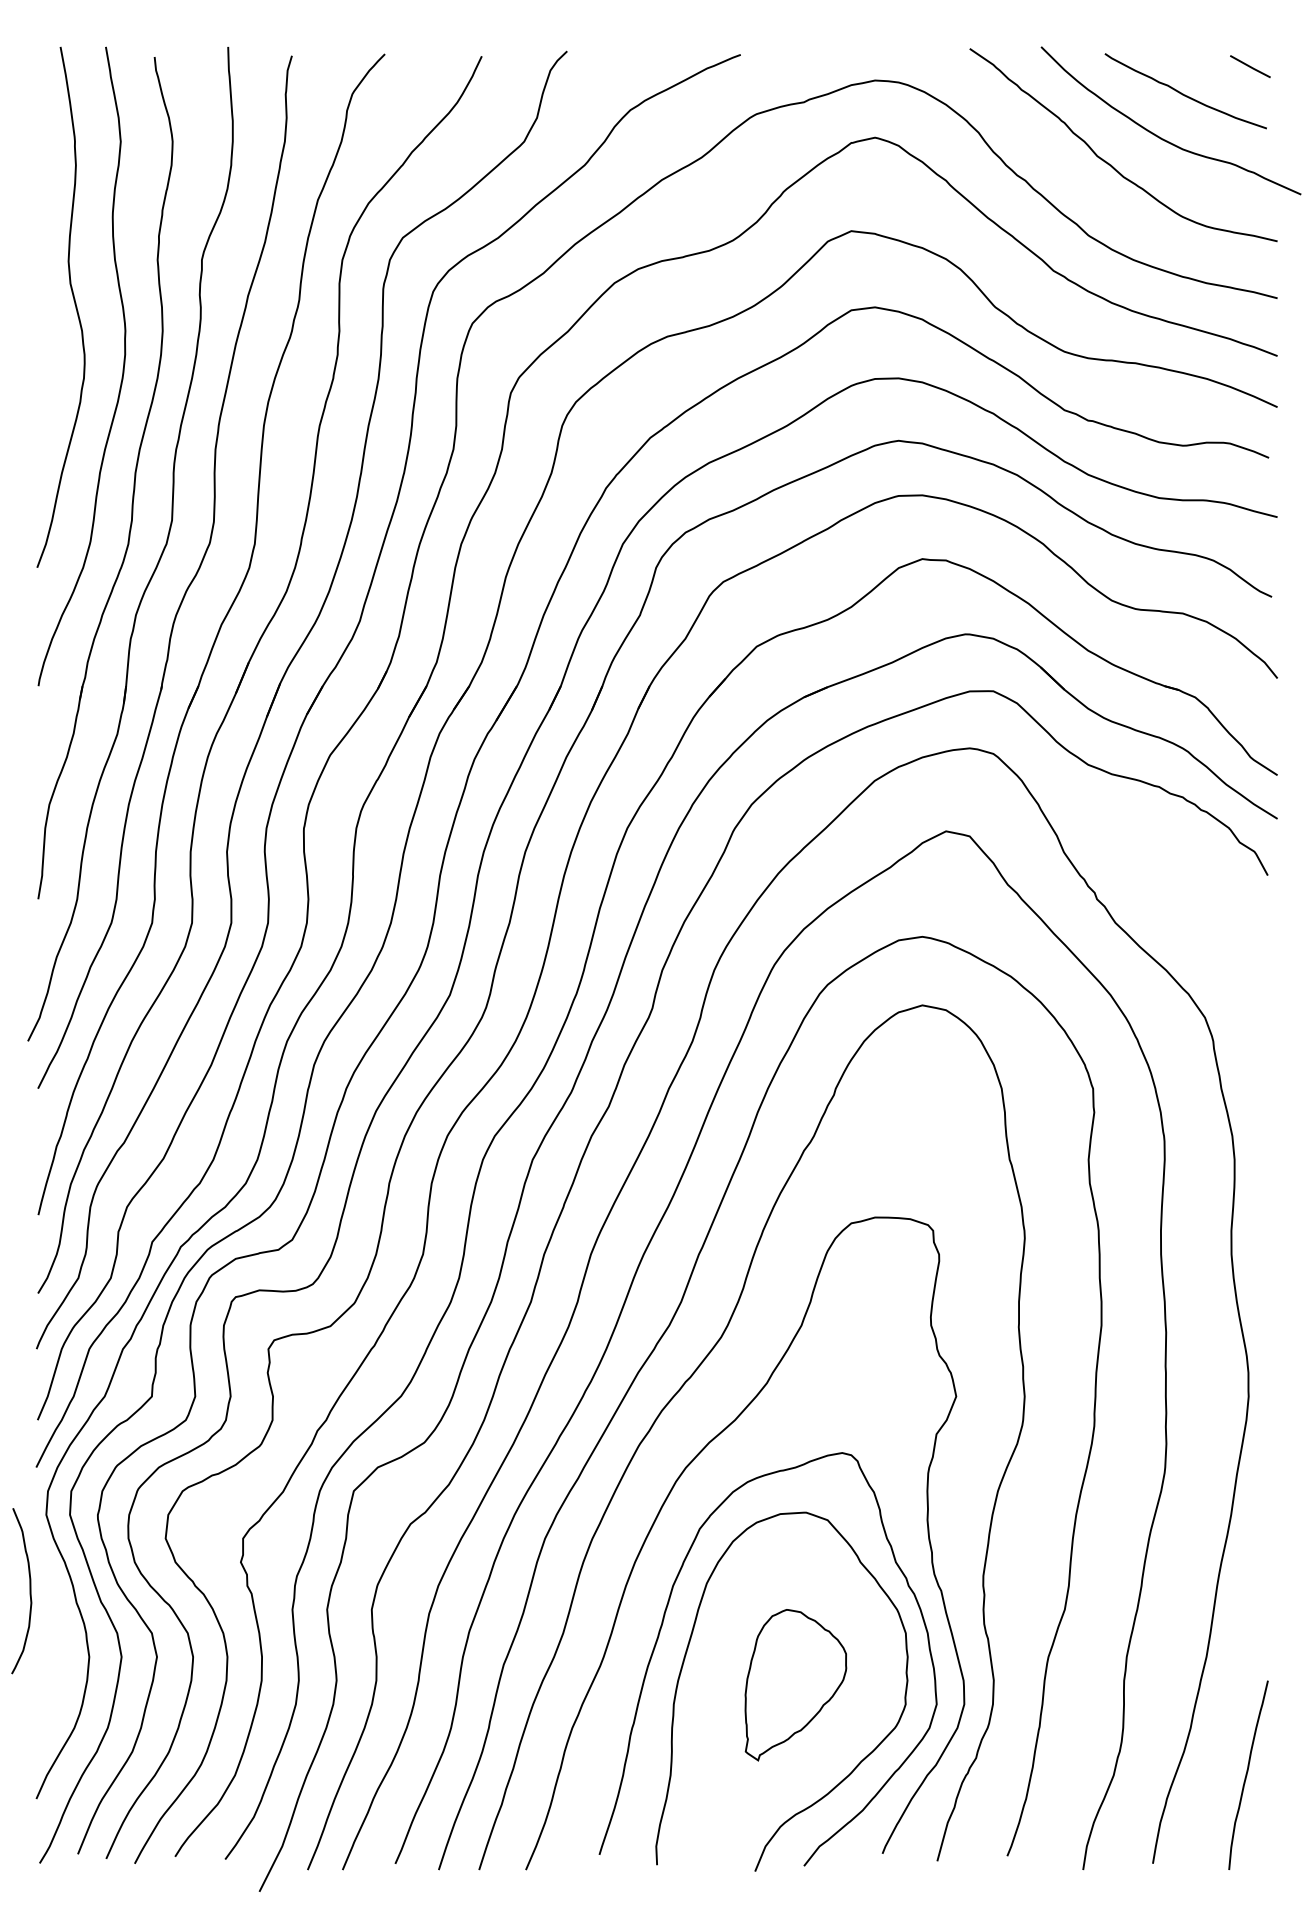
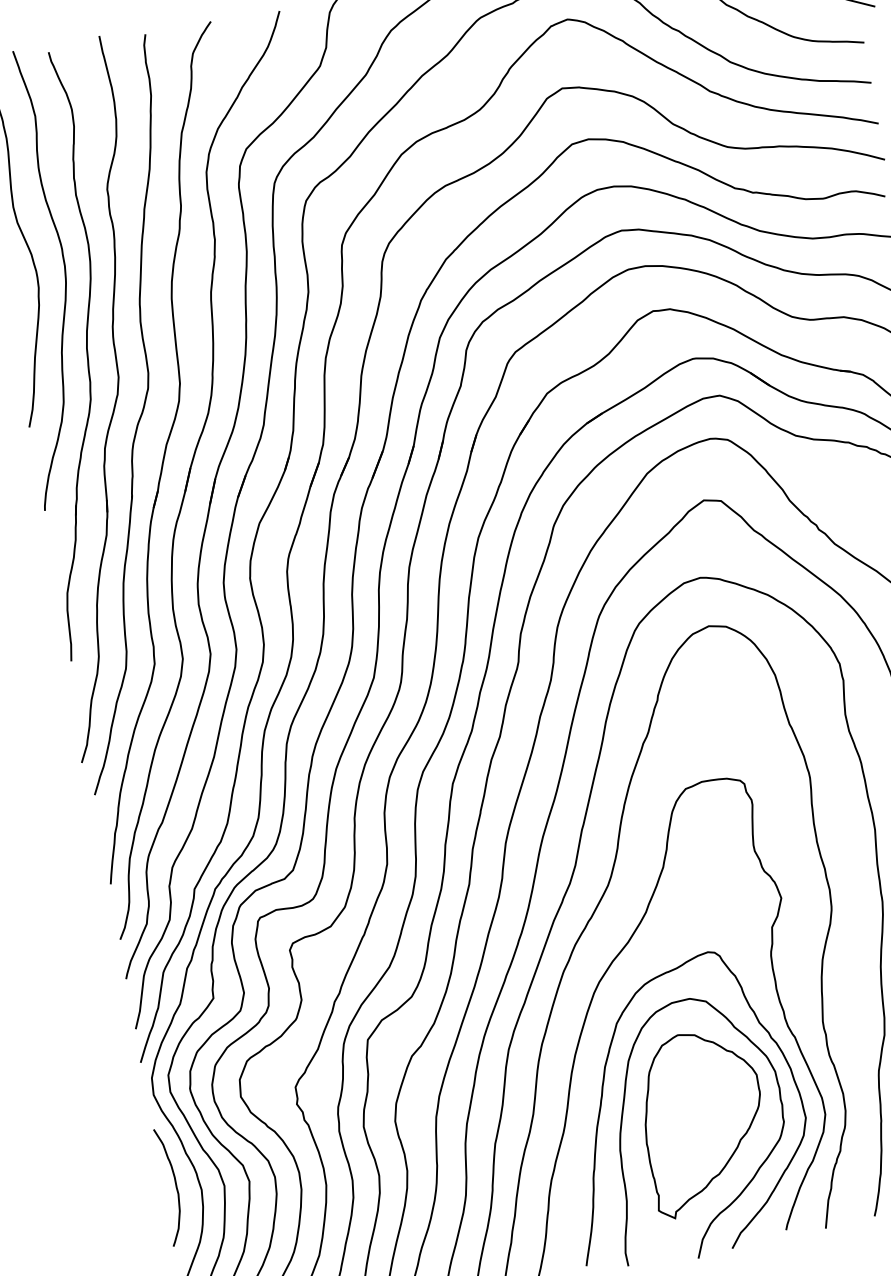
curve: (29, 1591) -> (175, 1186), moved
part: (795, 1684) -> (703, 1121), size x1.67

